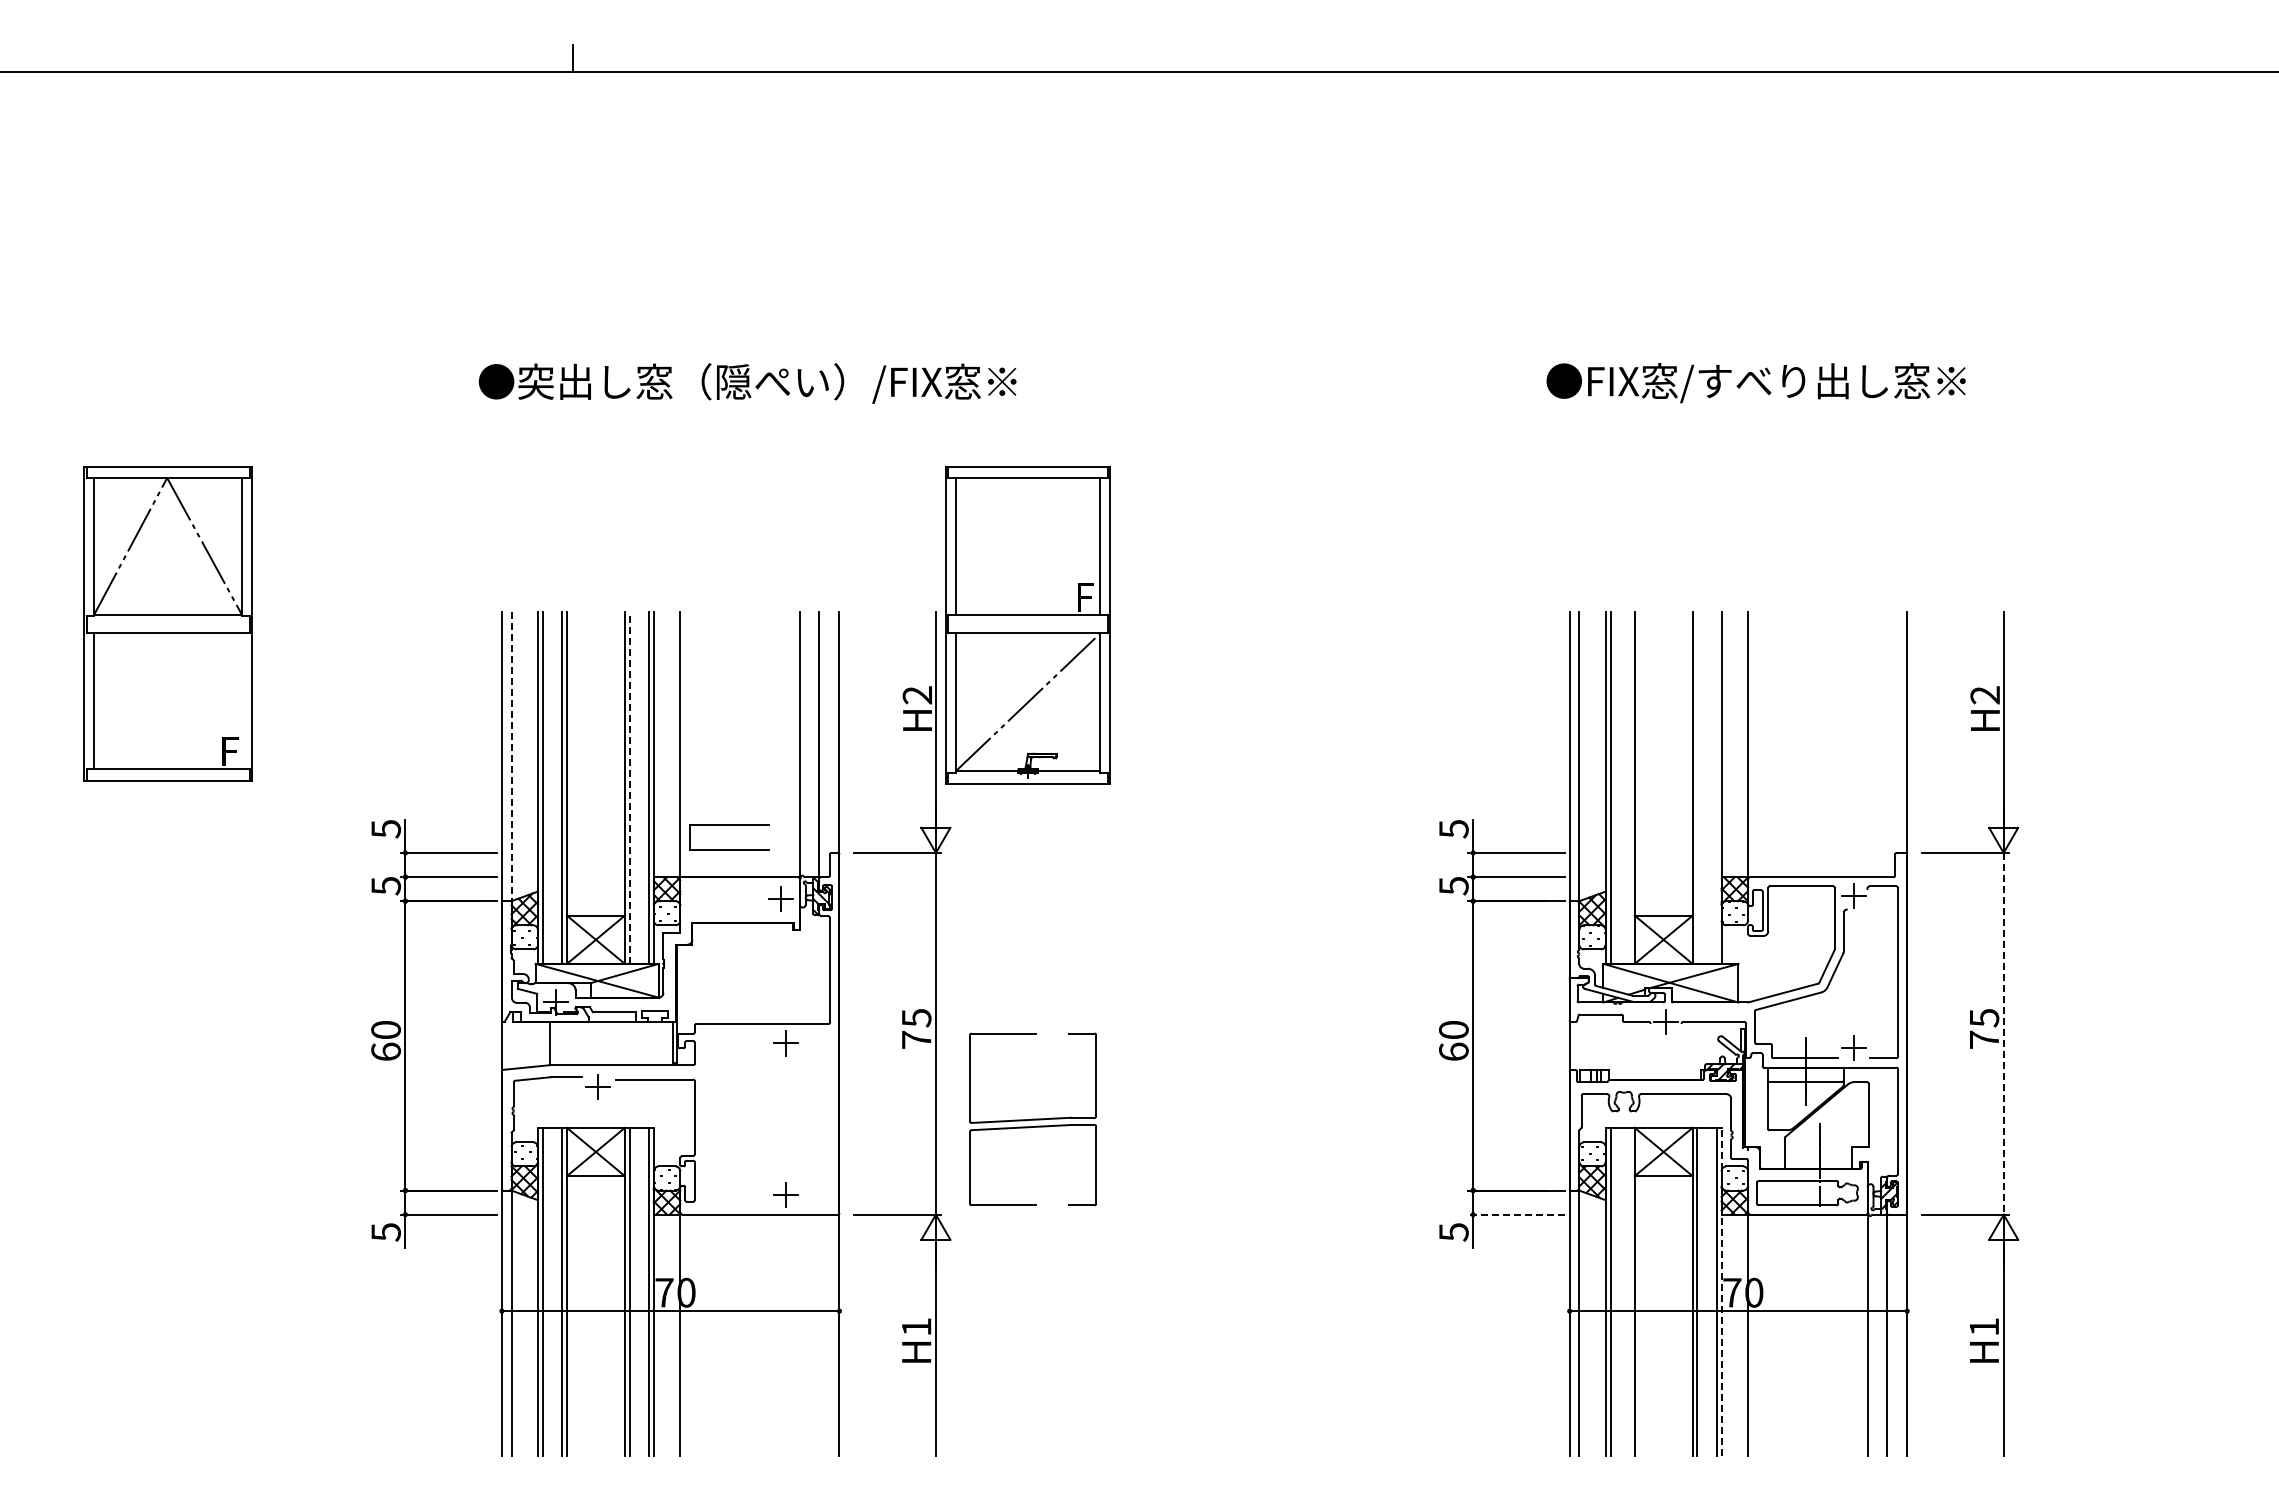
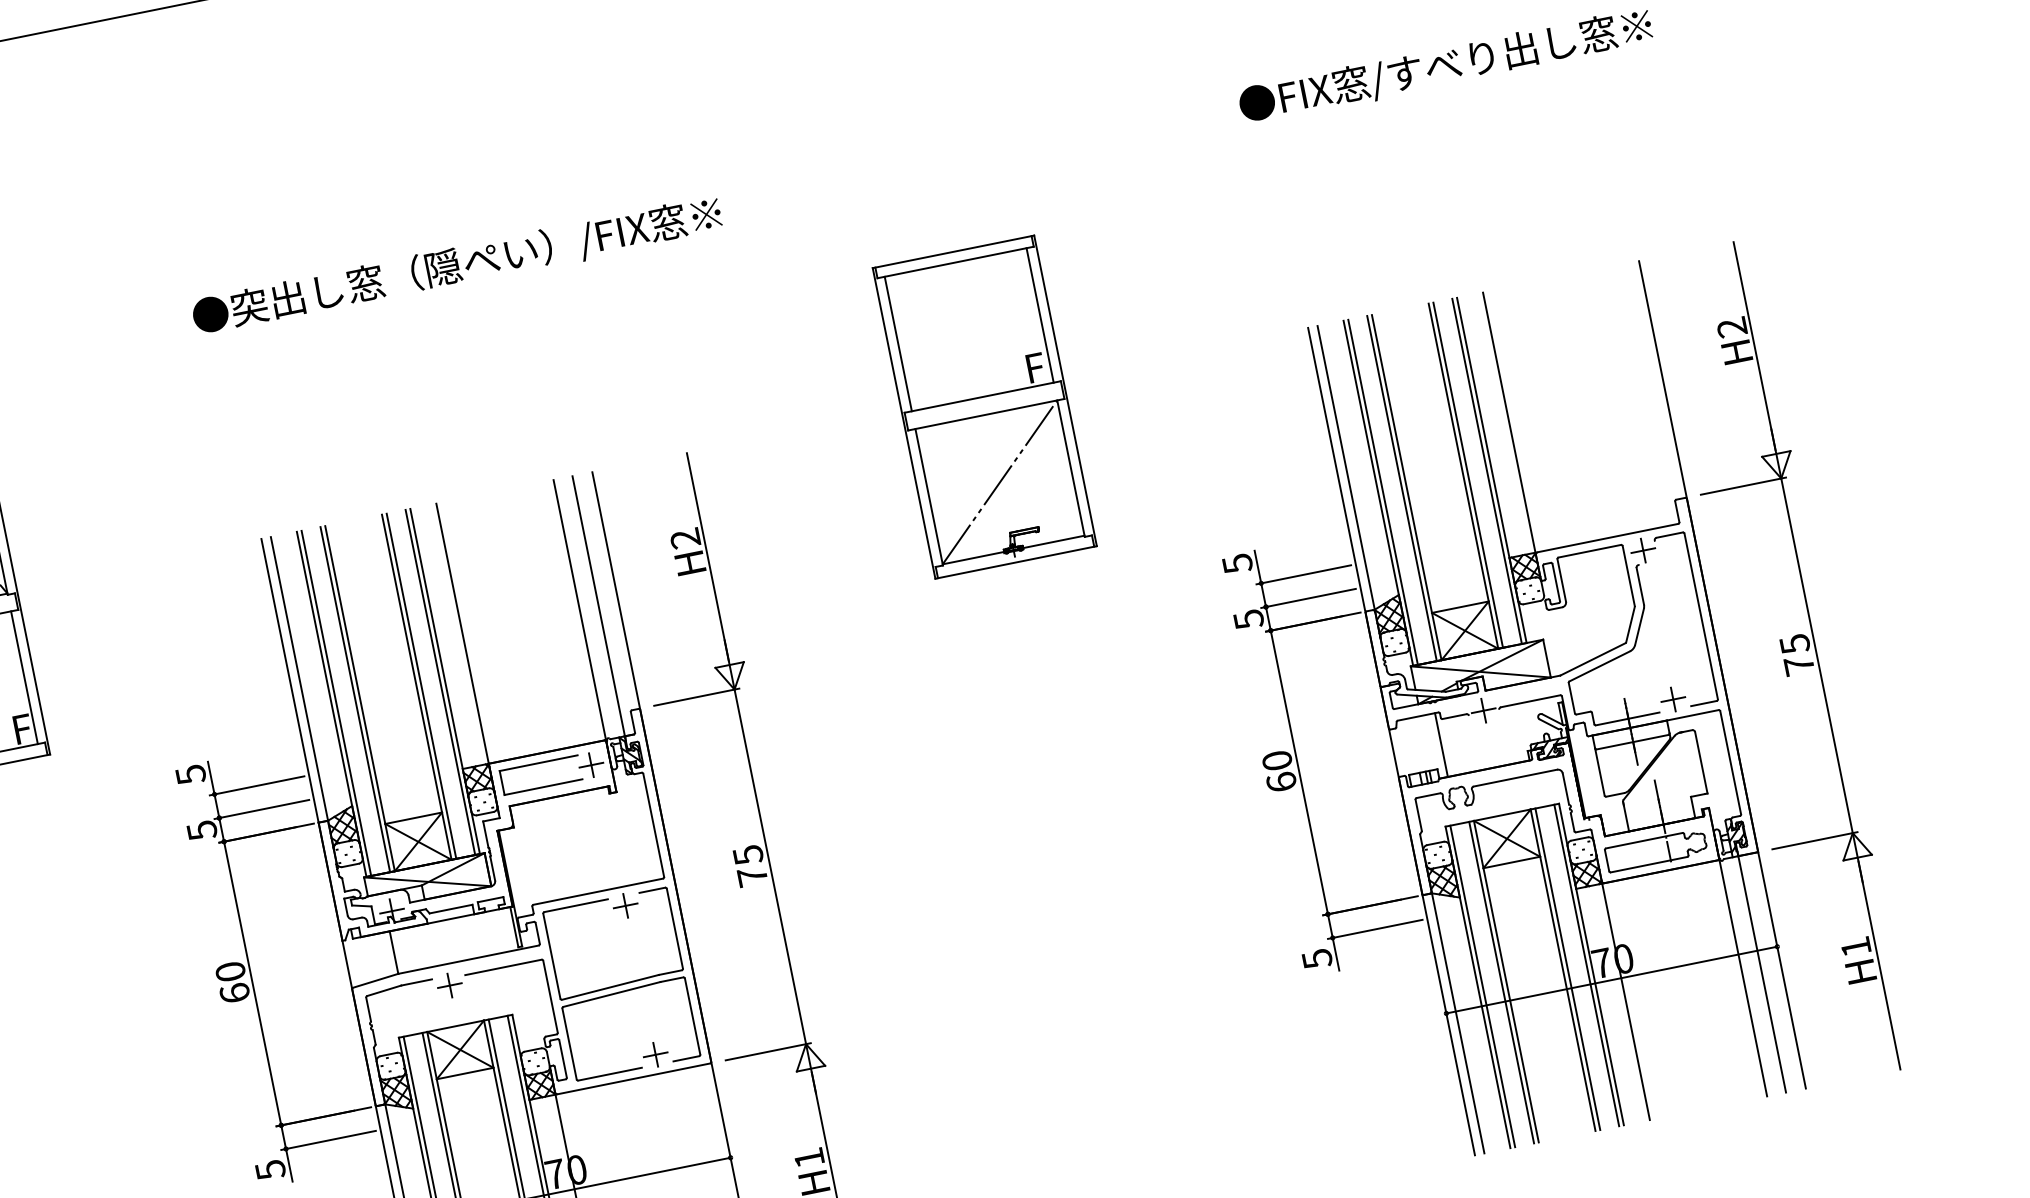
part: (1027, 625) -> (984, 407), moved
line: (242, 700) -> (24, 677), added
line: (511, 756) -> (299, 678), dashed -> solid
line: (629, 787) -> (421, 685), dashed -> solid
line: (1629, 787) -> (1401, 488), added
line: (1697, 787) -> (1468, 474), added
line: (1716, 787) -> (1486, 471), added
part: (729, 825) -> (538, 763), moved
line: (2003, 1033) -> (1816, 655), dashed -> solid
line: (1617, 1046) -> (1440, 744), added
part: (1032, 1119) -> (621, 984), moved
line: (1516, 1214) -> (1375, 929), dashed -> solid
line: (1629, 1291) -> (1501, 982), added
line: (1721, 1291) -> (1591, 964), dashed -> solid

